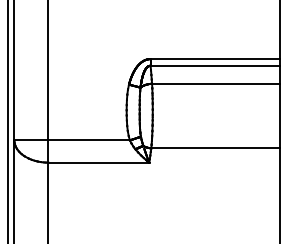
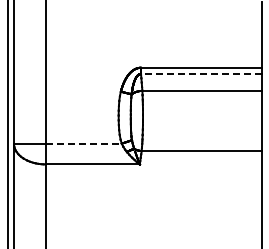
line: (214, 66) -> (200, 74), solid -> dashed
line: (90, 140) -> (84, 143), solid -> dashed

